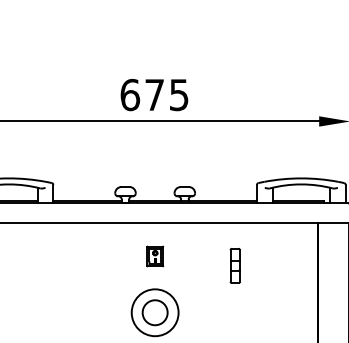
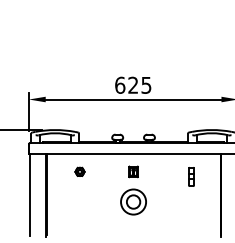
text: (155, 93) -> (133, 84), 675 -> 625
part: (54, 255) -> (79, 171), added
part: (235, 265) -> (191, 176), moved

